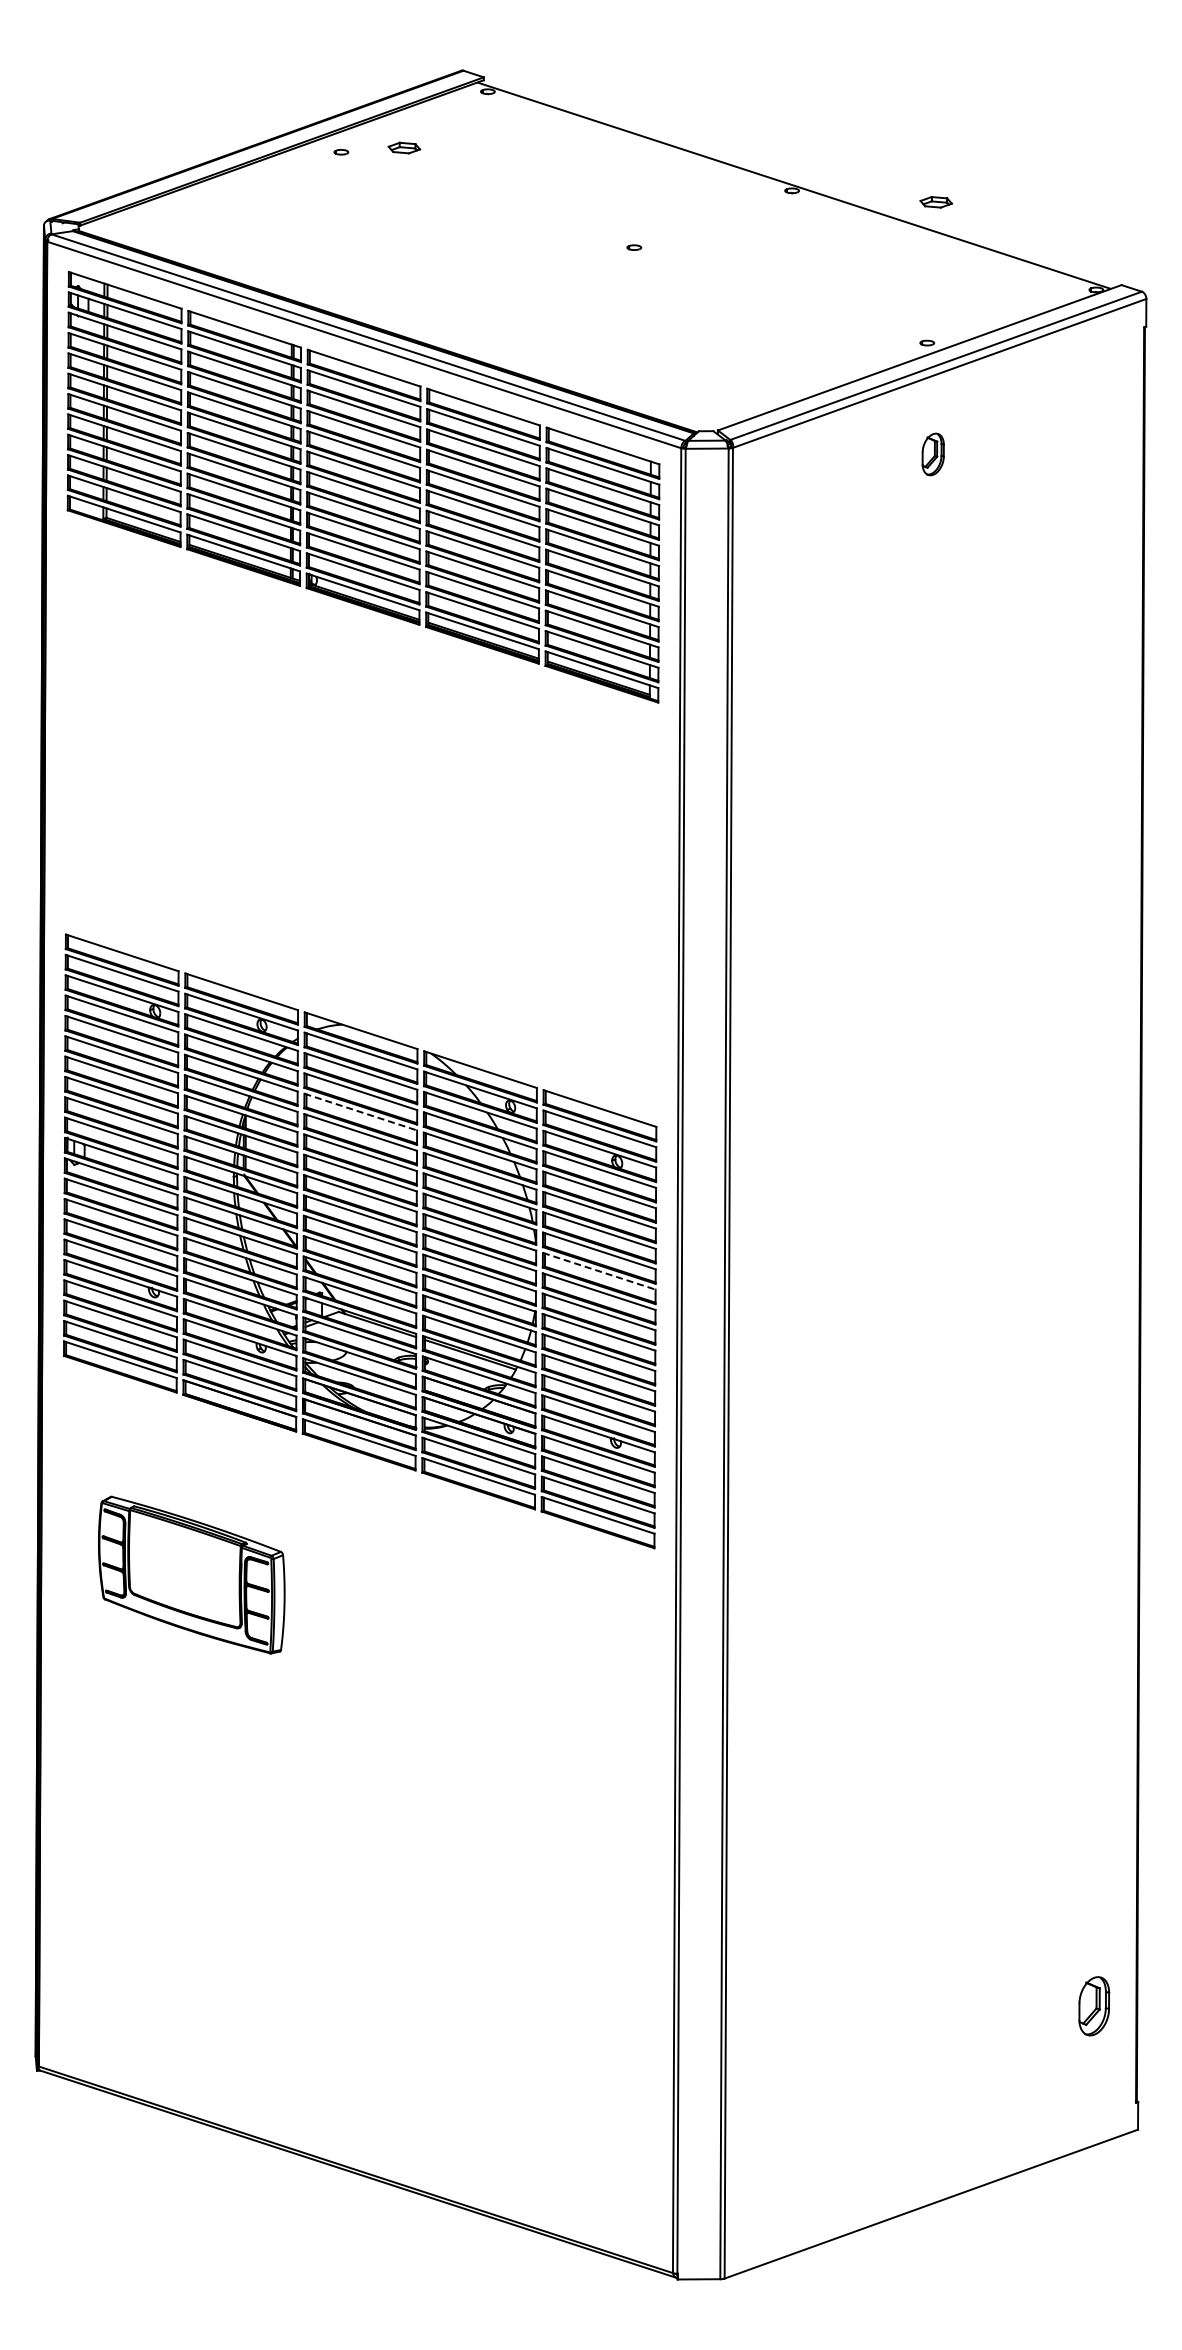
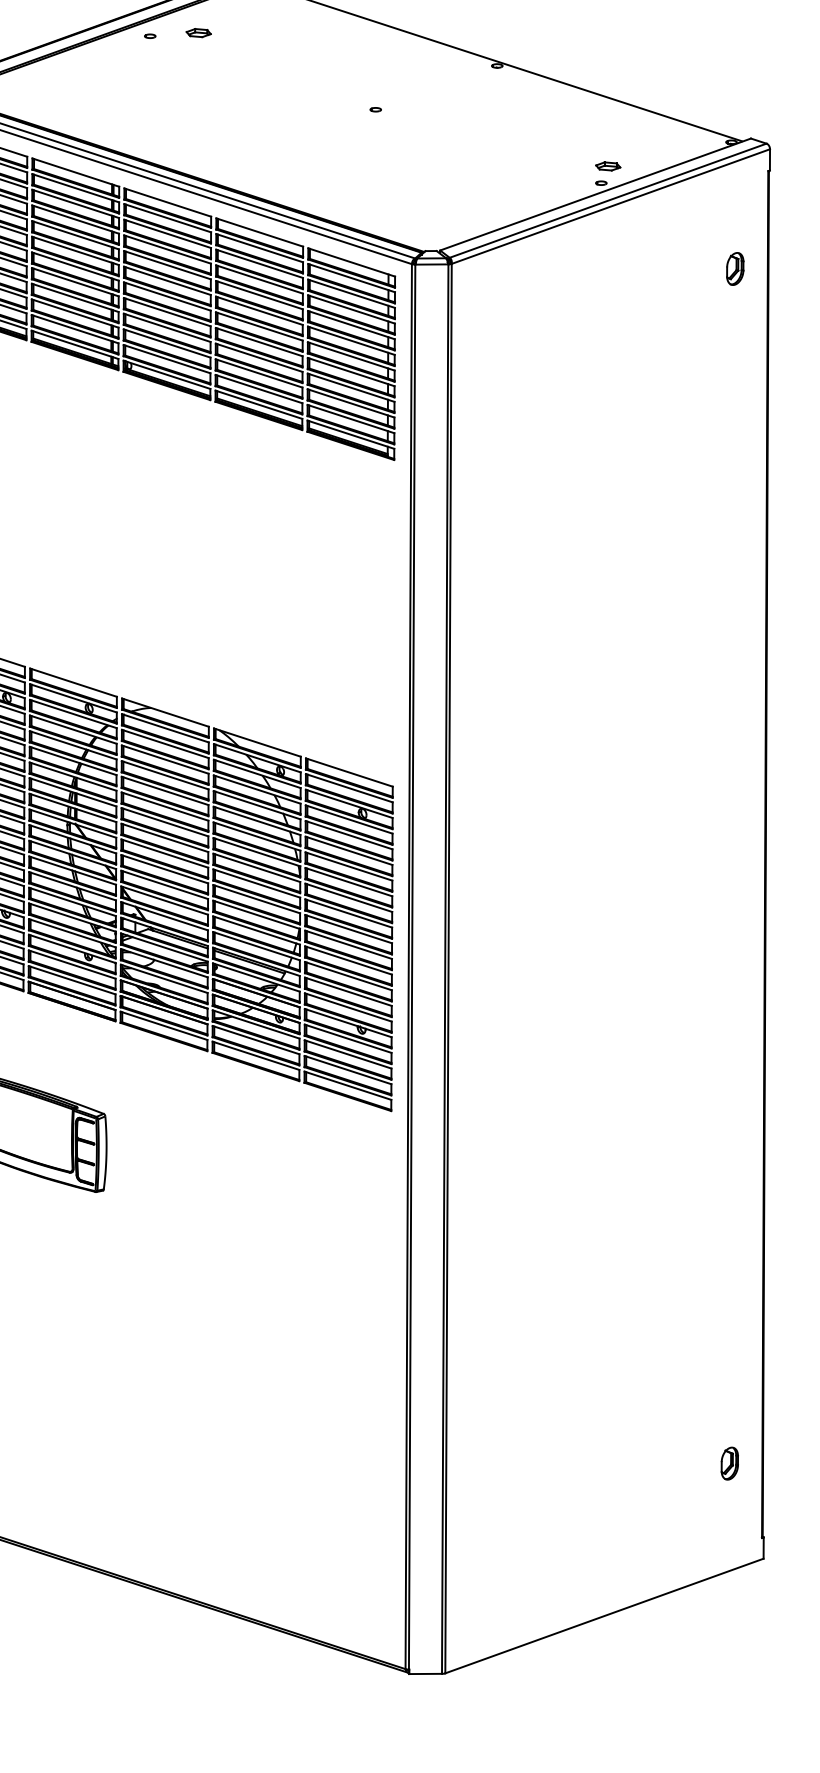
part: (935, 202) -> (607, 166), moved
part: (932, 454) -> (734, 268), moved
line: (361, 1112) -> (165, 775), dashed -> solid
line: (599, 1271) -> (348, 898), dashed -> solid
part: (1093, 2005) -> (729, 1463), size x0.71

